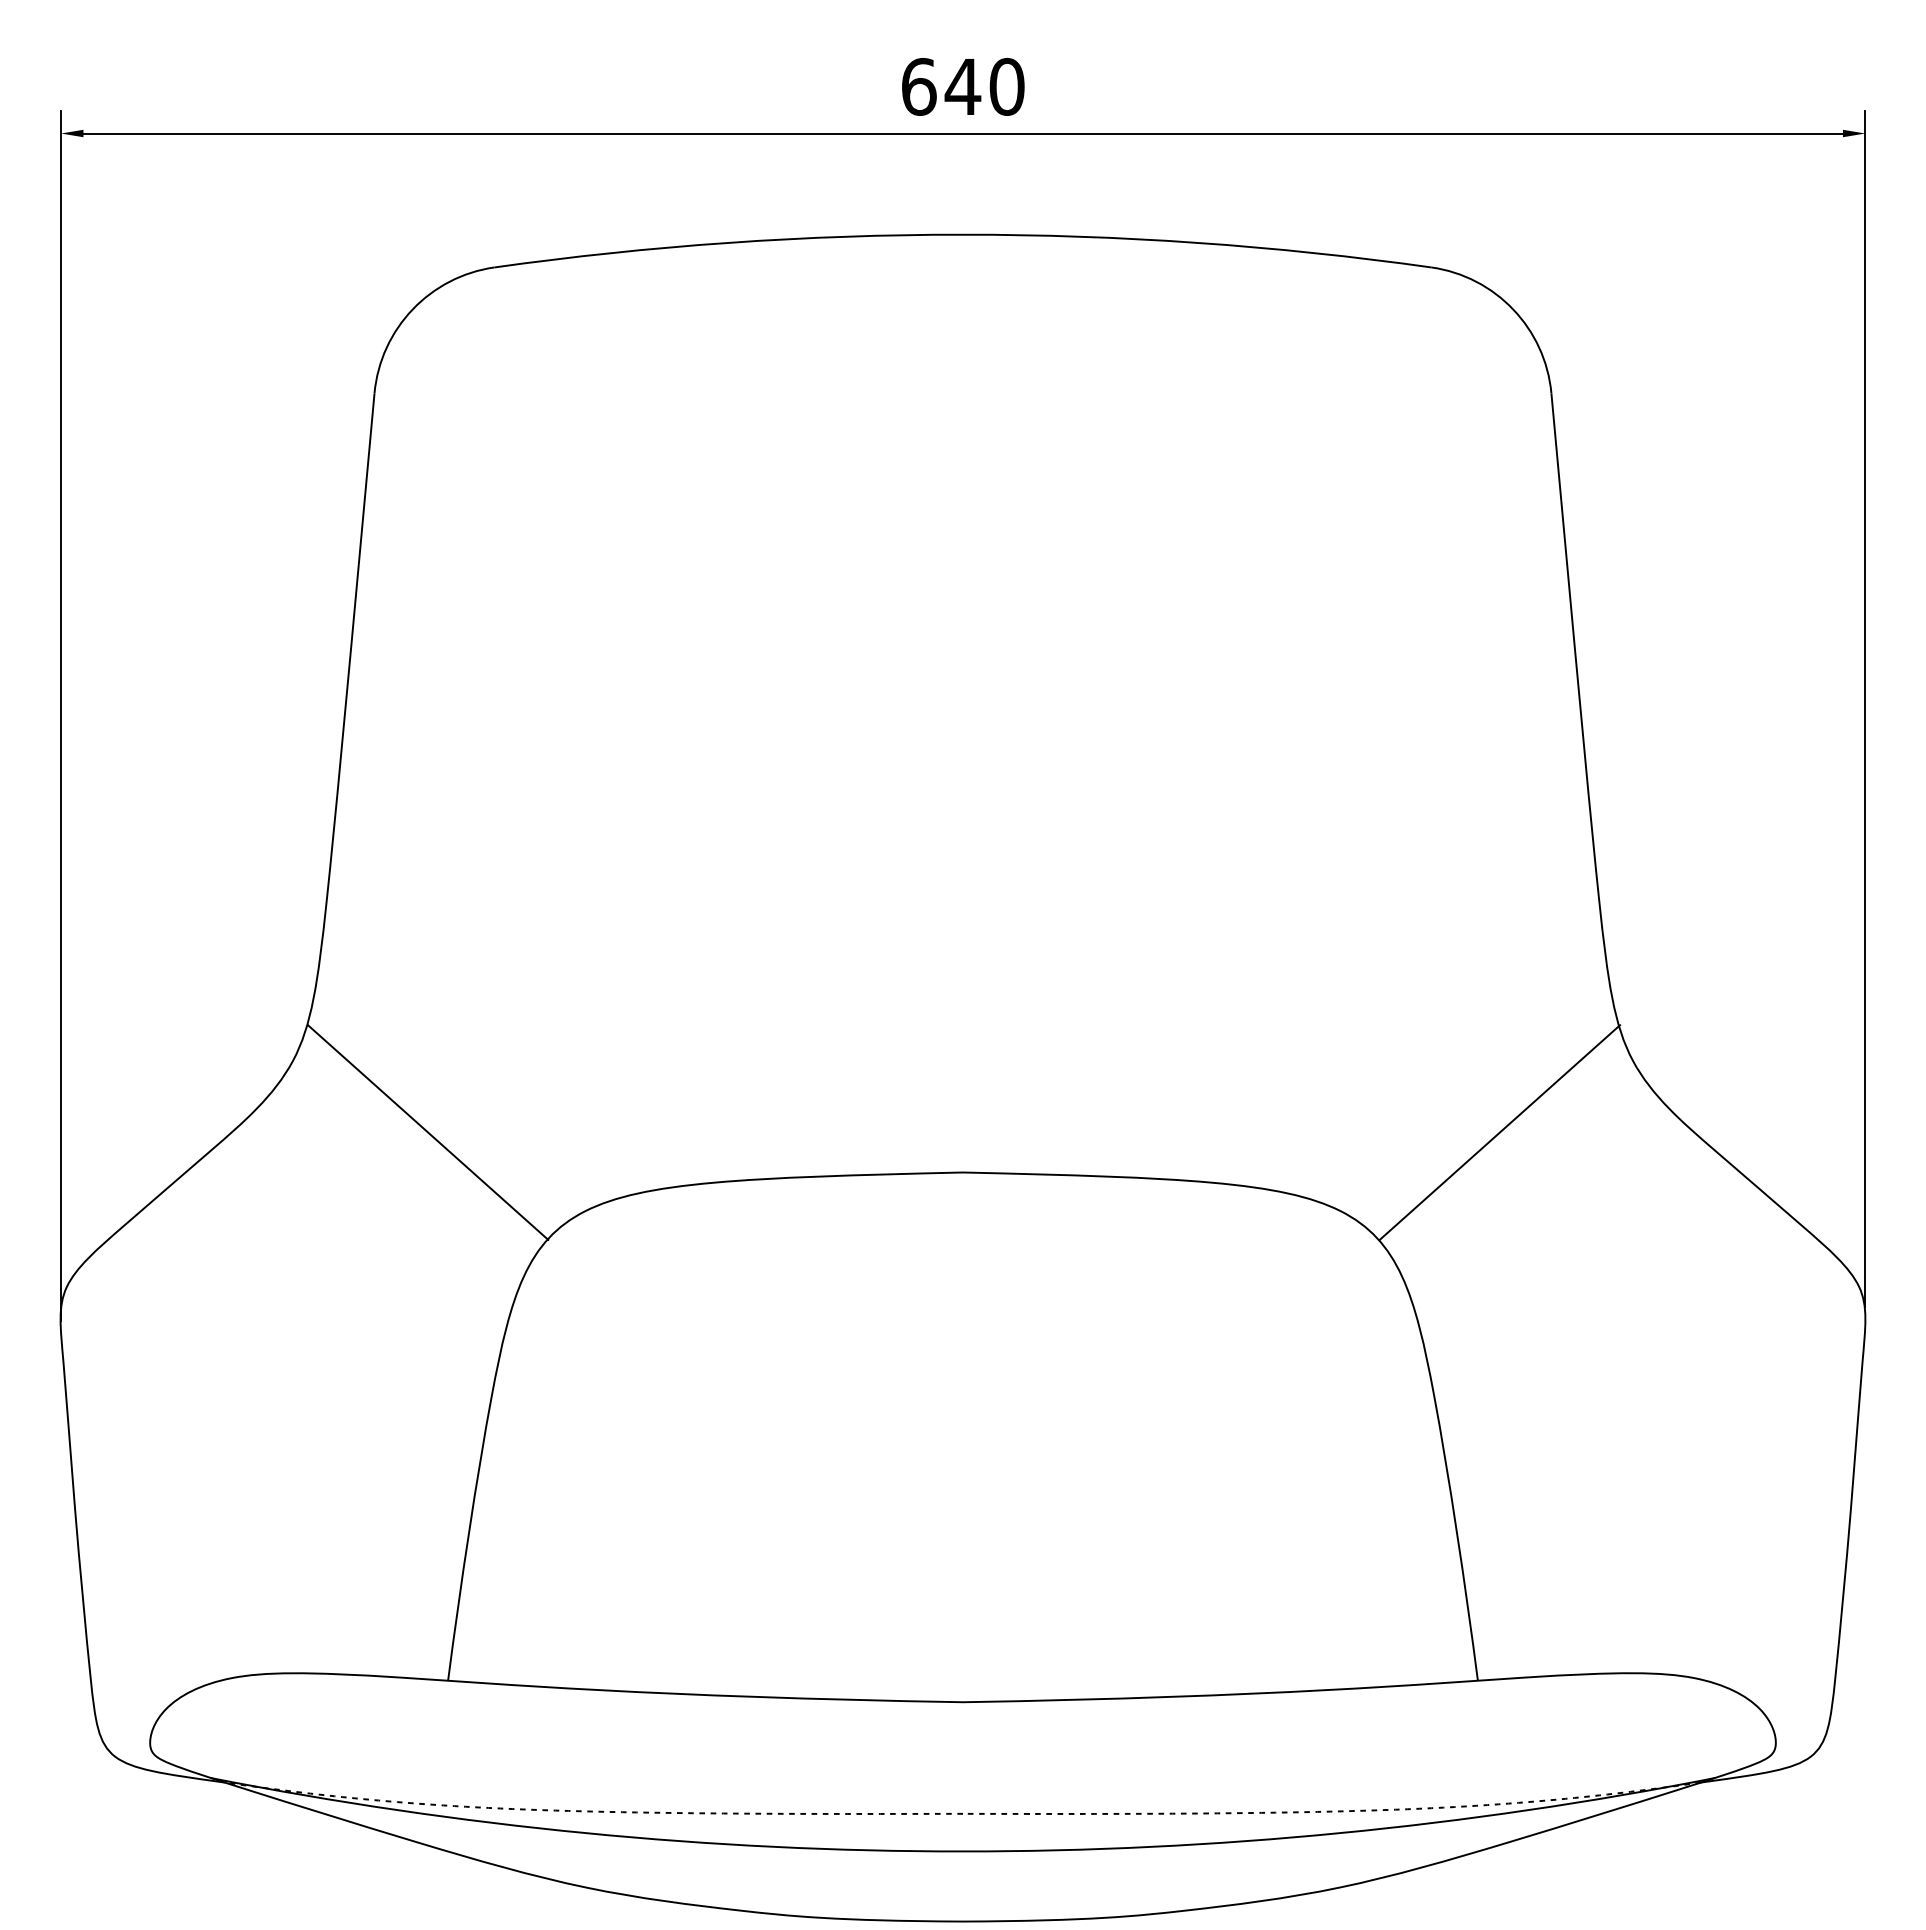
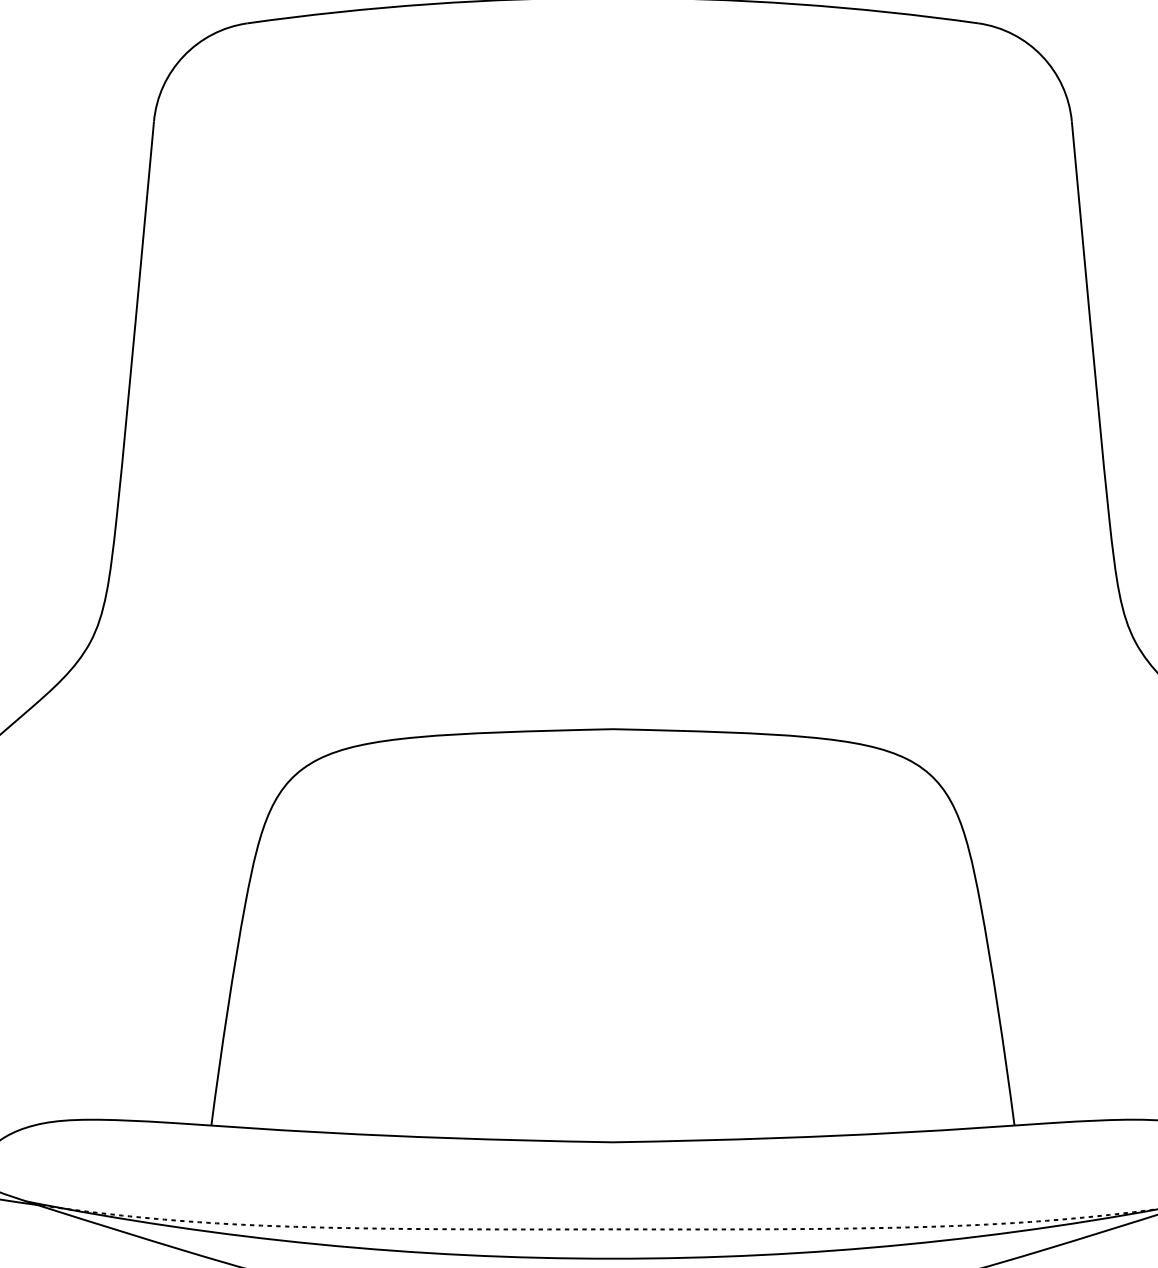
line: (427, 1132) -> (195, 697), removed
line: (1499, 1132) -> (1031, 697), removed

